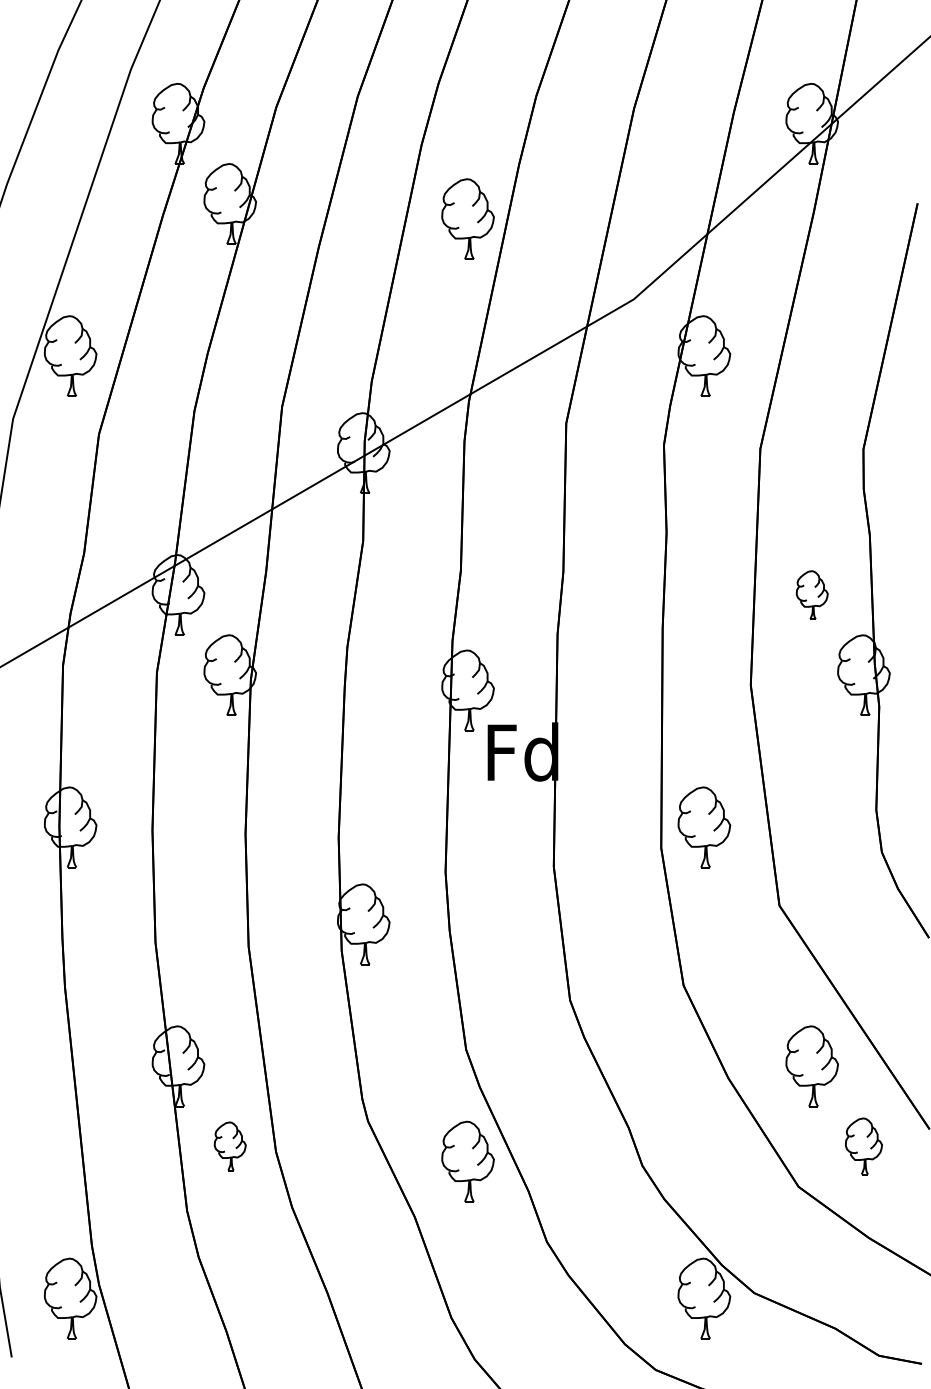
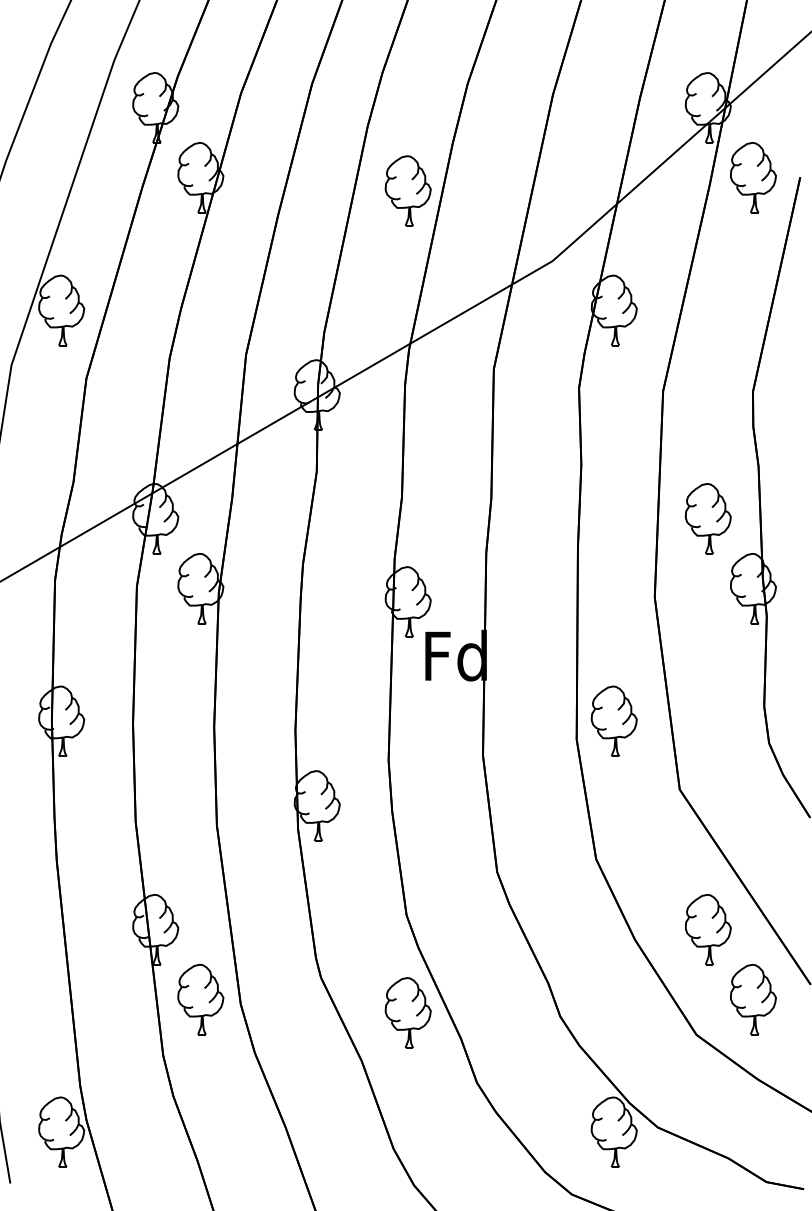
part: (864, 203) -> (753, 177), added
part: (812, 594) -> (708, 518), size x1.67
part: (229, 1146) -> (200, 999), size x1.67
part: (864, 1146) -> (753, 999), size x1.43

